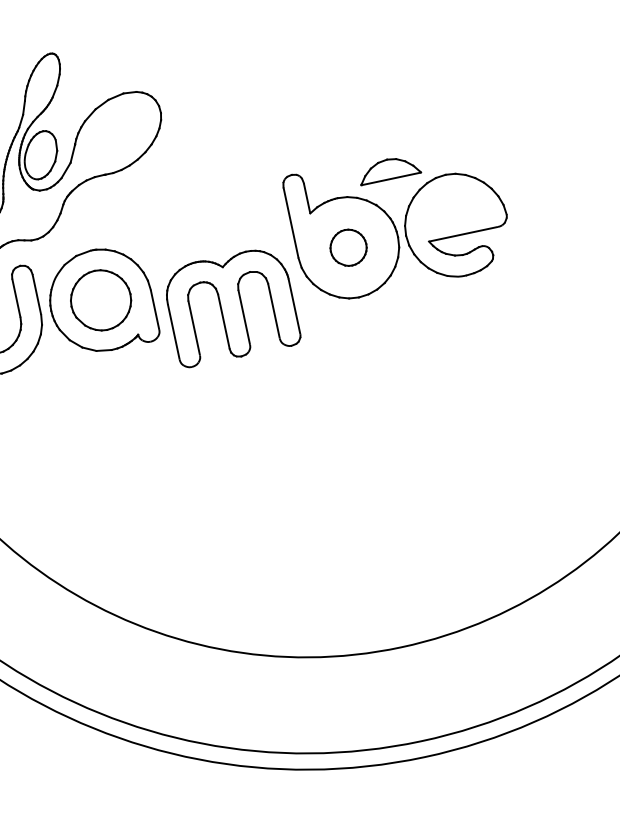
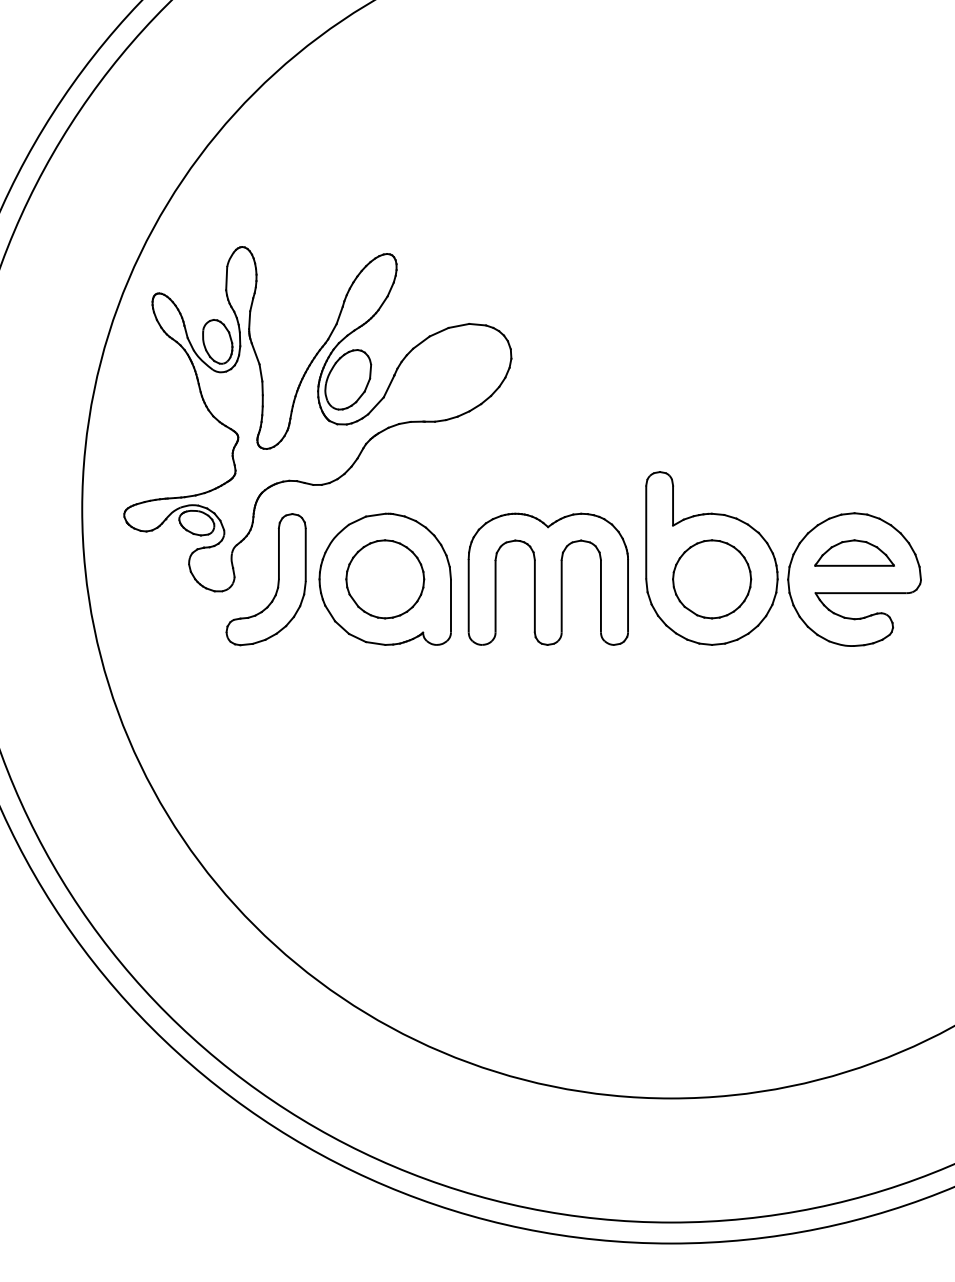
part: (388, 168) -> (854, 552), moved
part: (348, 247) -> (712, 579), size x1.67
part: (230, 306) -> (547, 578), moved

